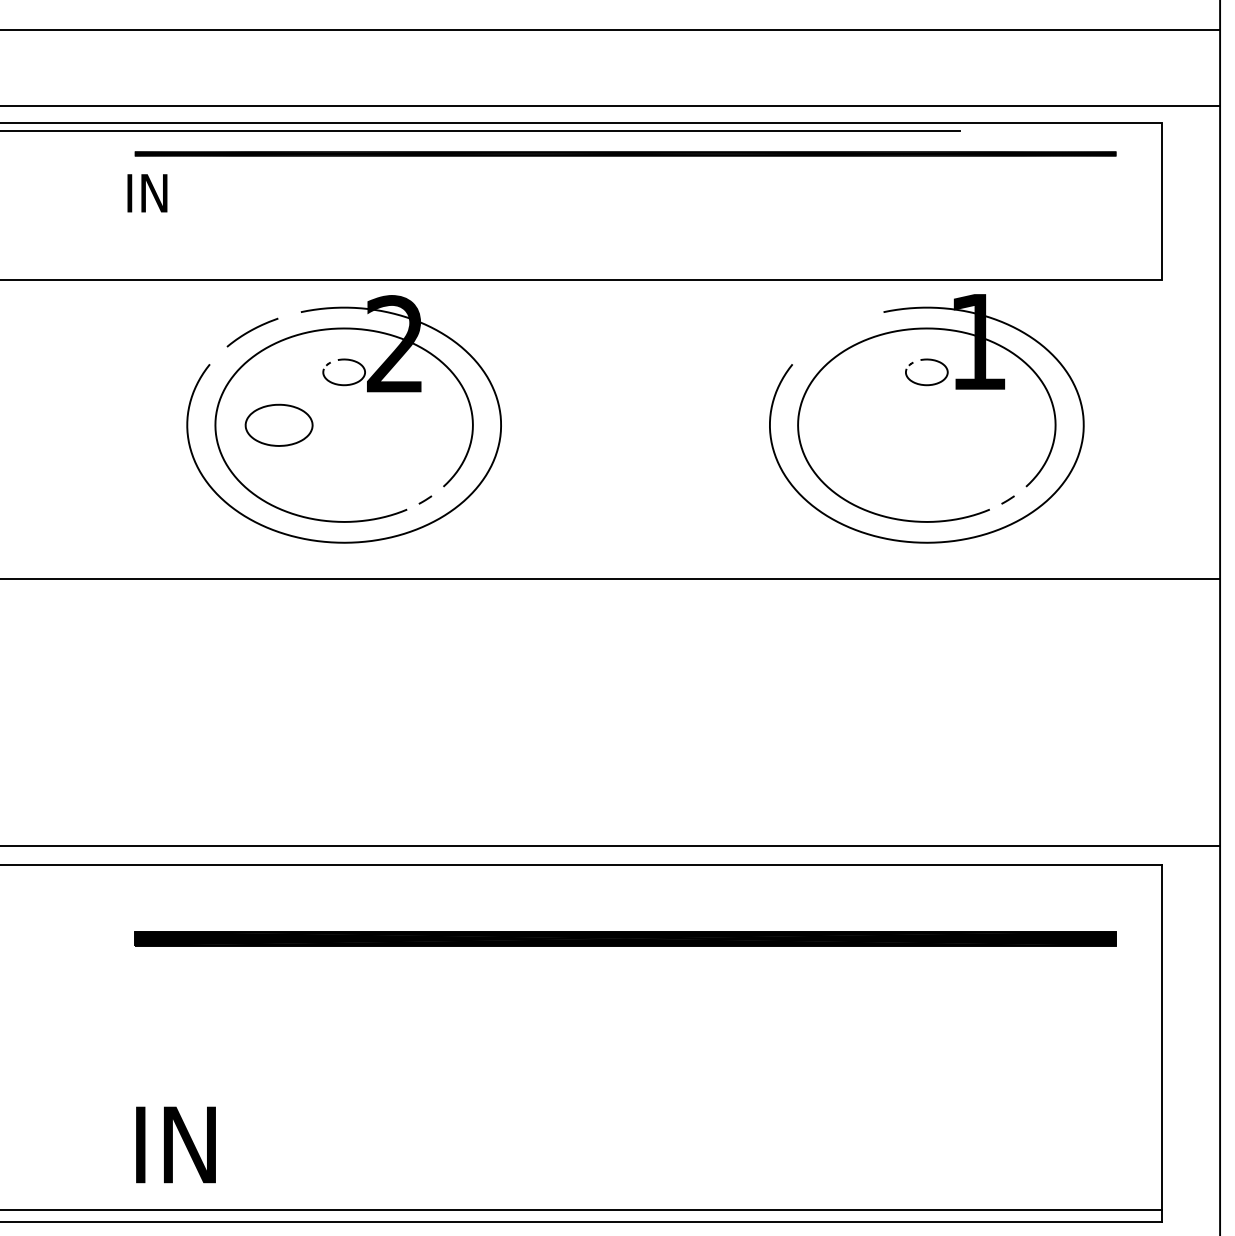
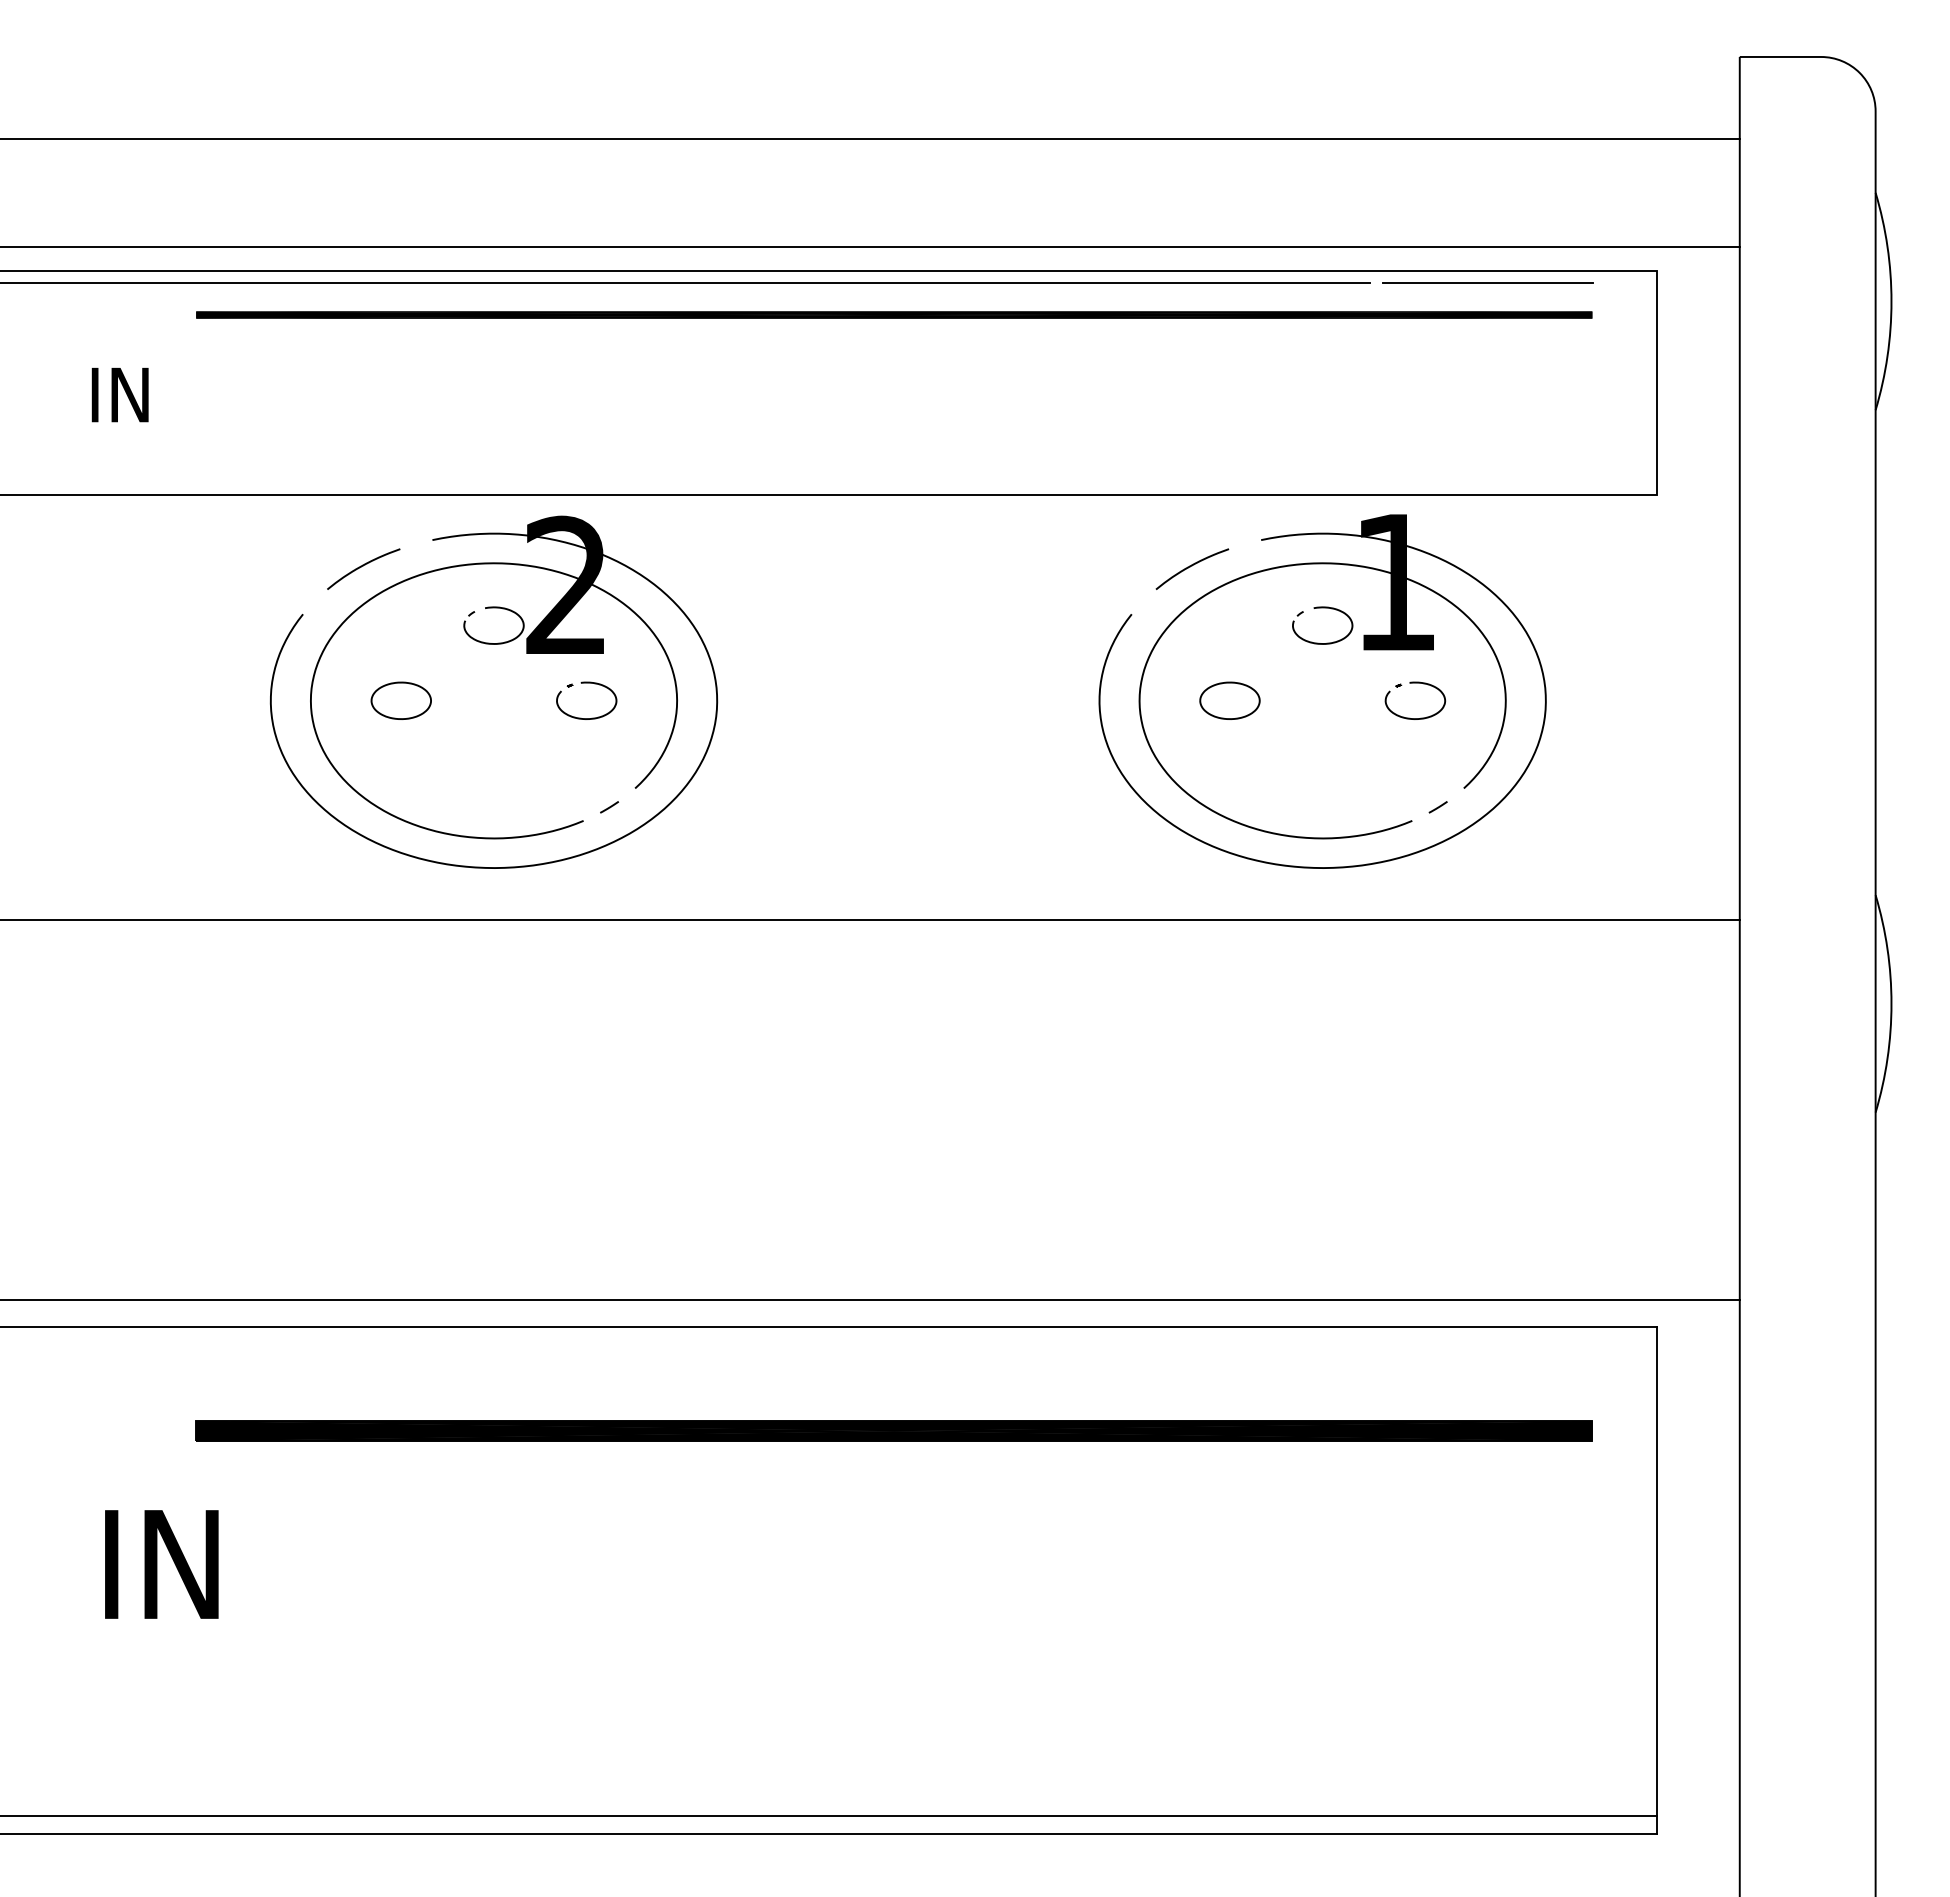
line: (1043, 131) -> (1488, 282), added
text: (146, 193) -> (119, 395), moved
curve: (835, 330) -> (1192, 566), added
part: (409, 413) -> (586, 683), added
part: (992, 413) -> (1415, 683), added
part: (278, 424) -> (400, 700), size x0.62
part: (861, 424) -> (1229, 700), added
text: (175, 1144) -> (161, 1564), moved

